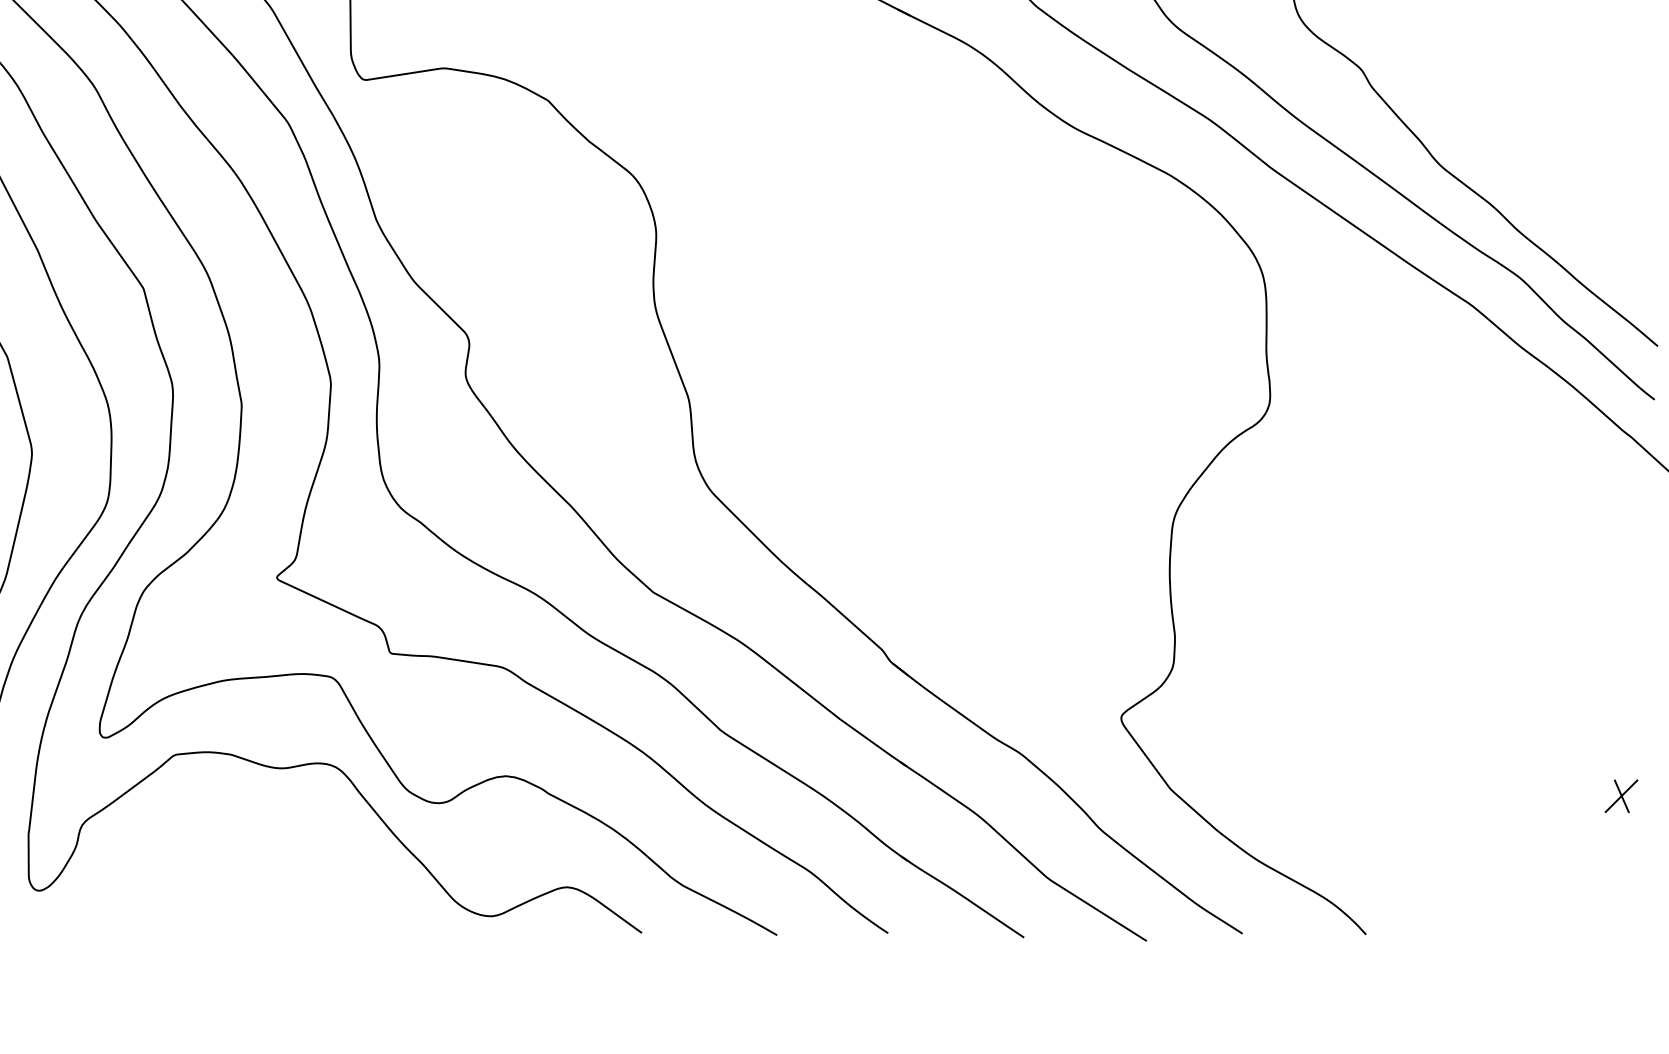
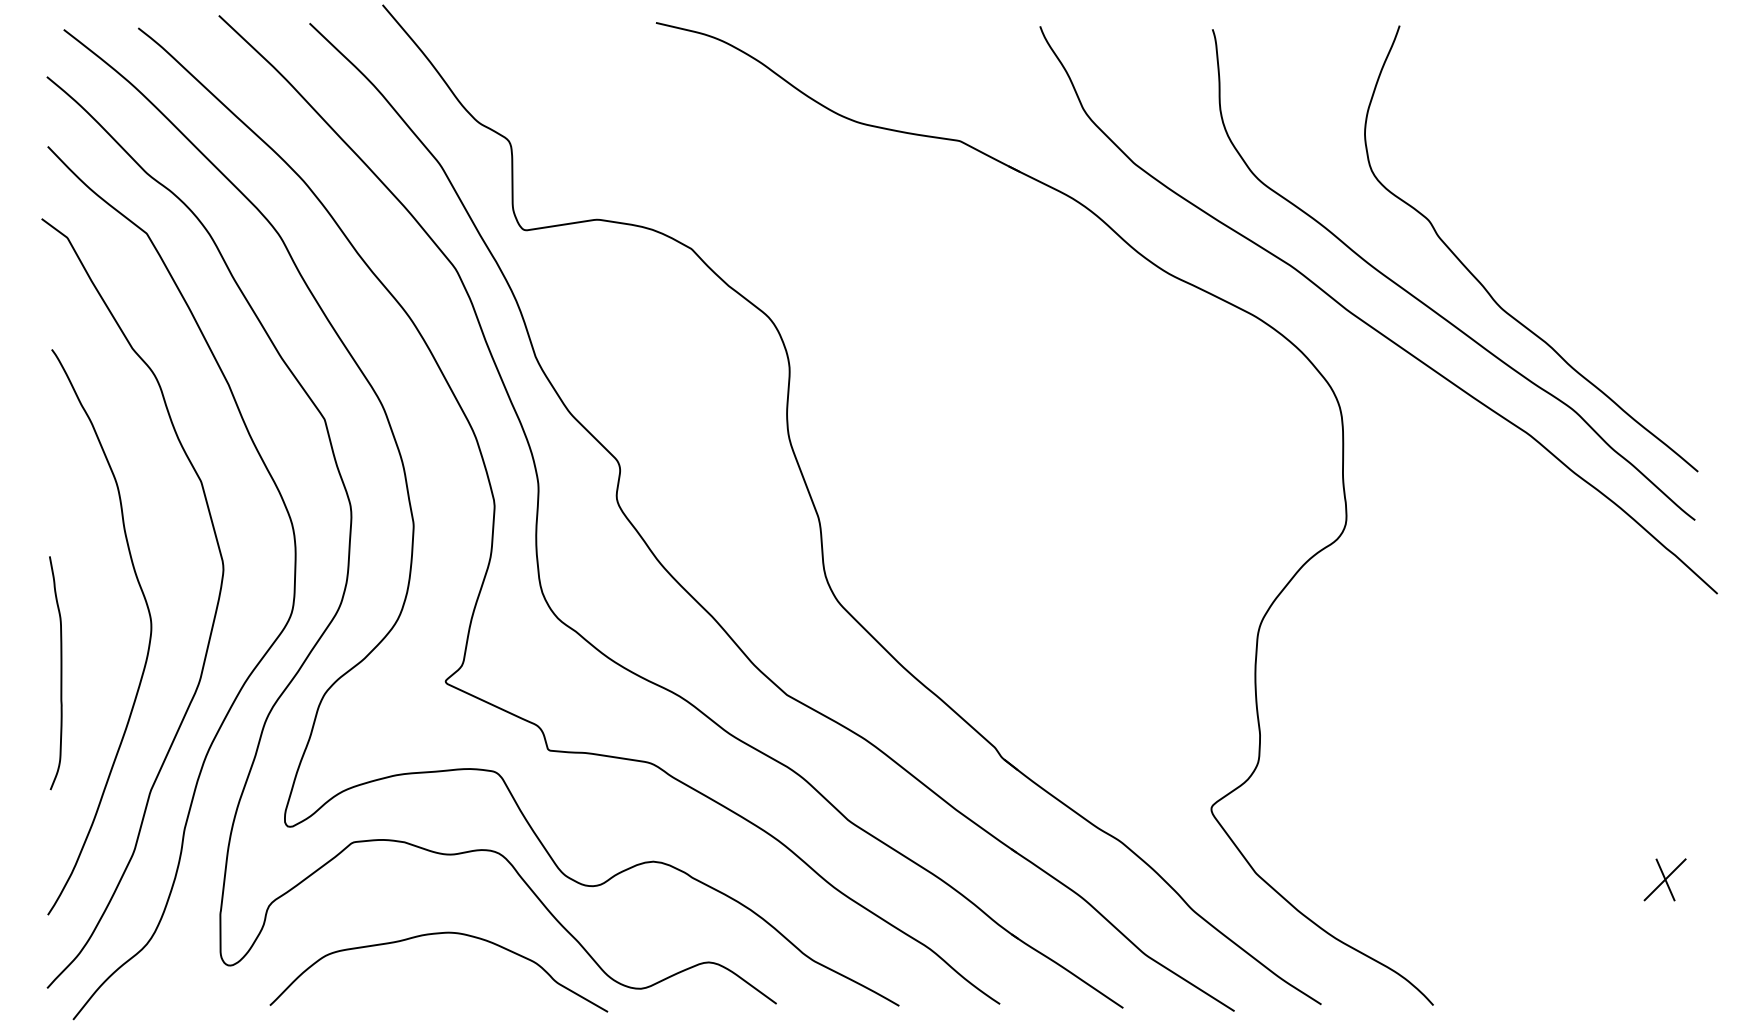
part: (1620, 795) -> (1664, 879), size x1.43
curve: (269, 856) -> (438, 934), added

